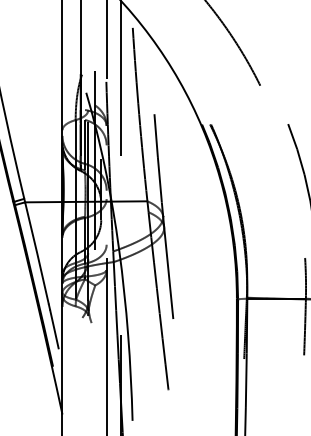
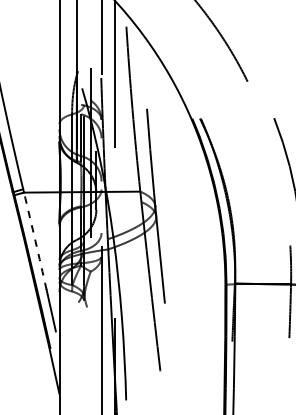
arc: (37, 253) -> (35, 241), solid -> dashed

